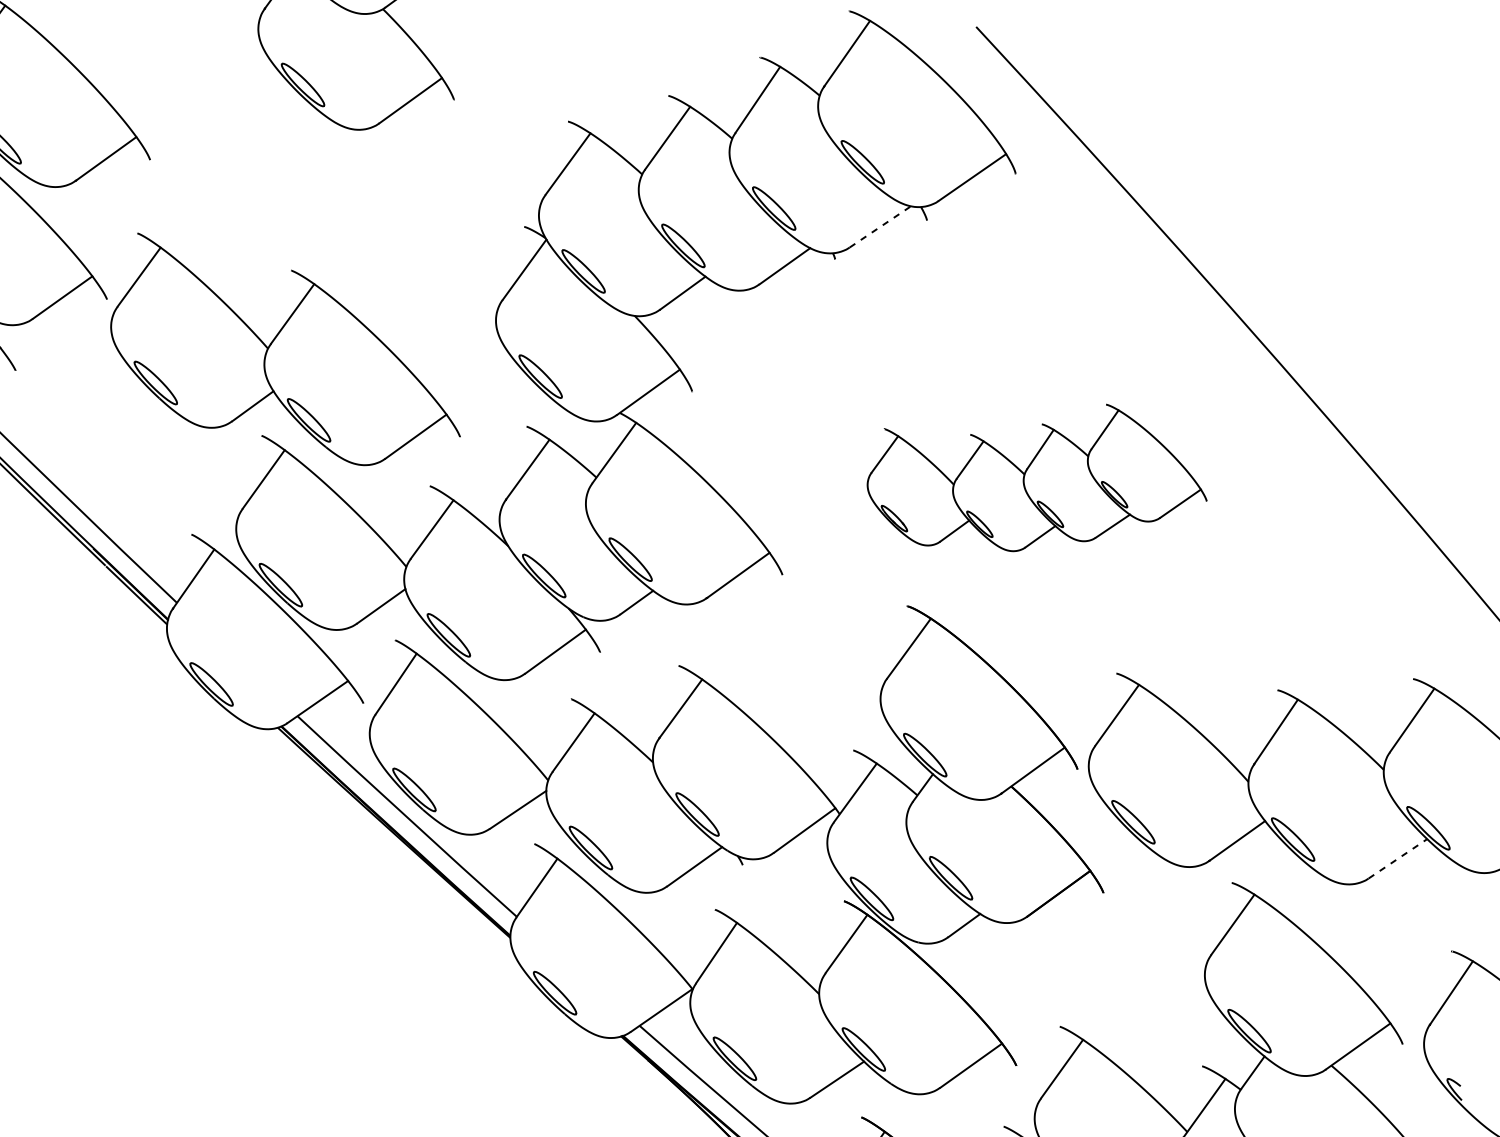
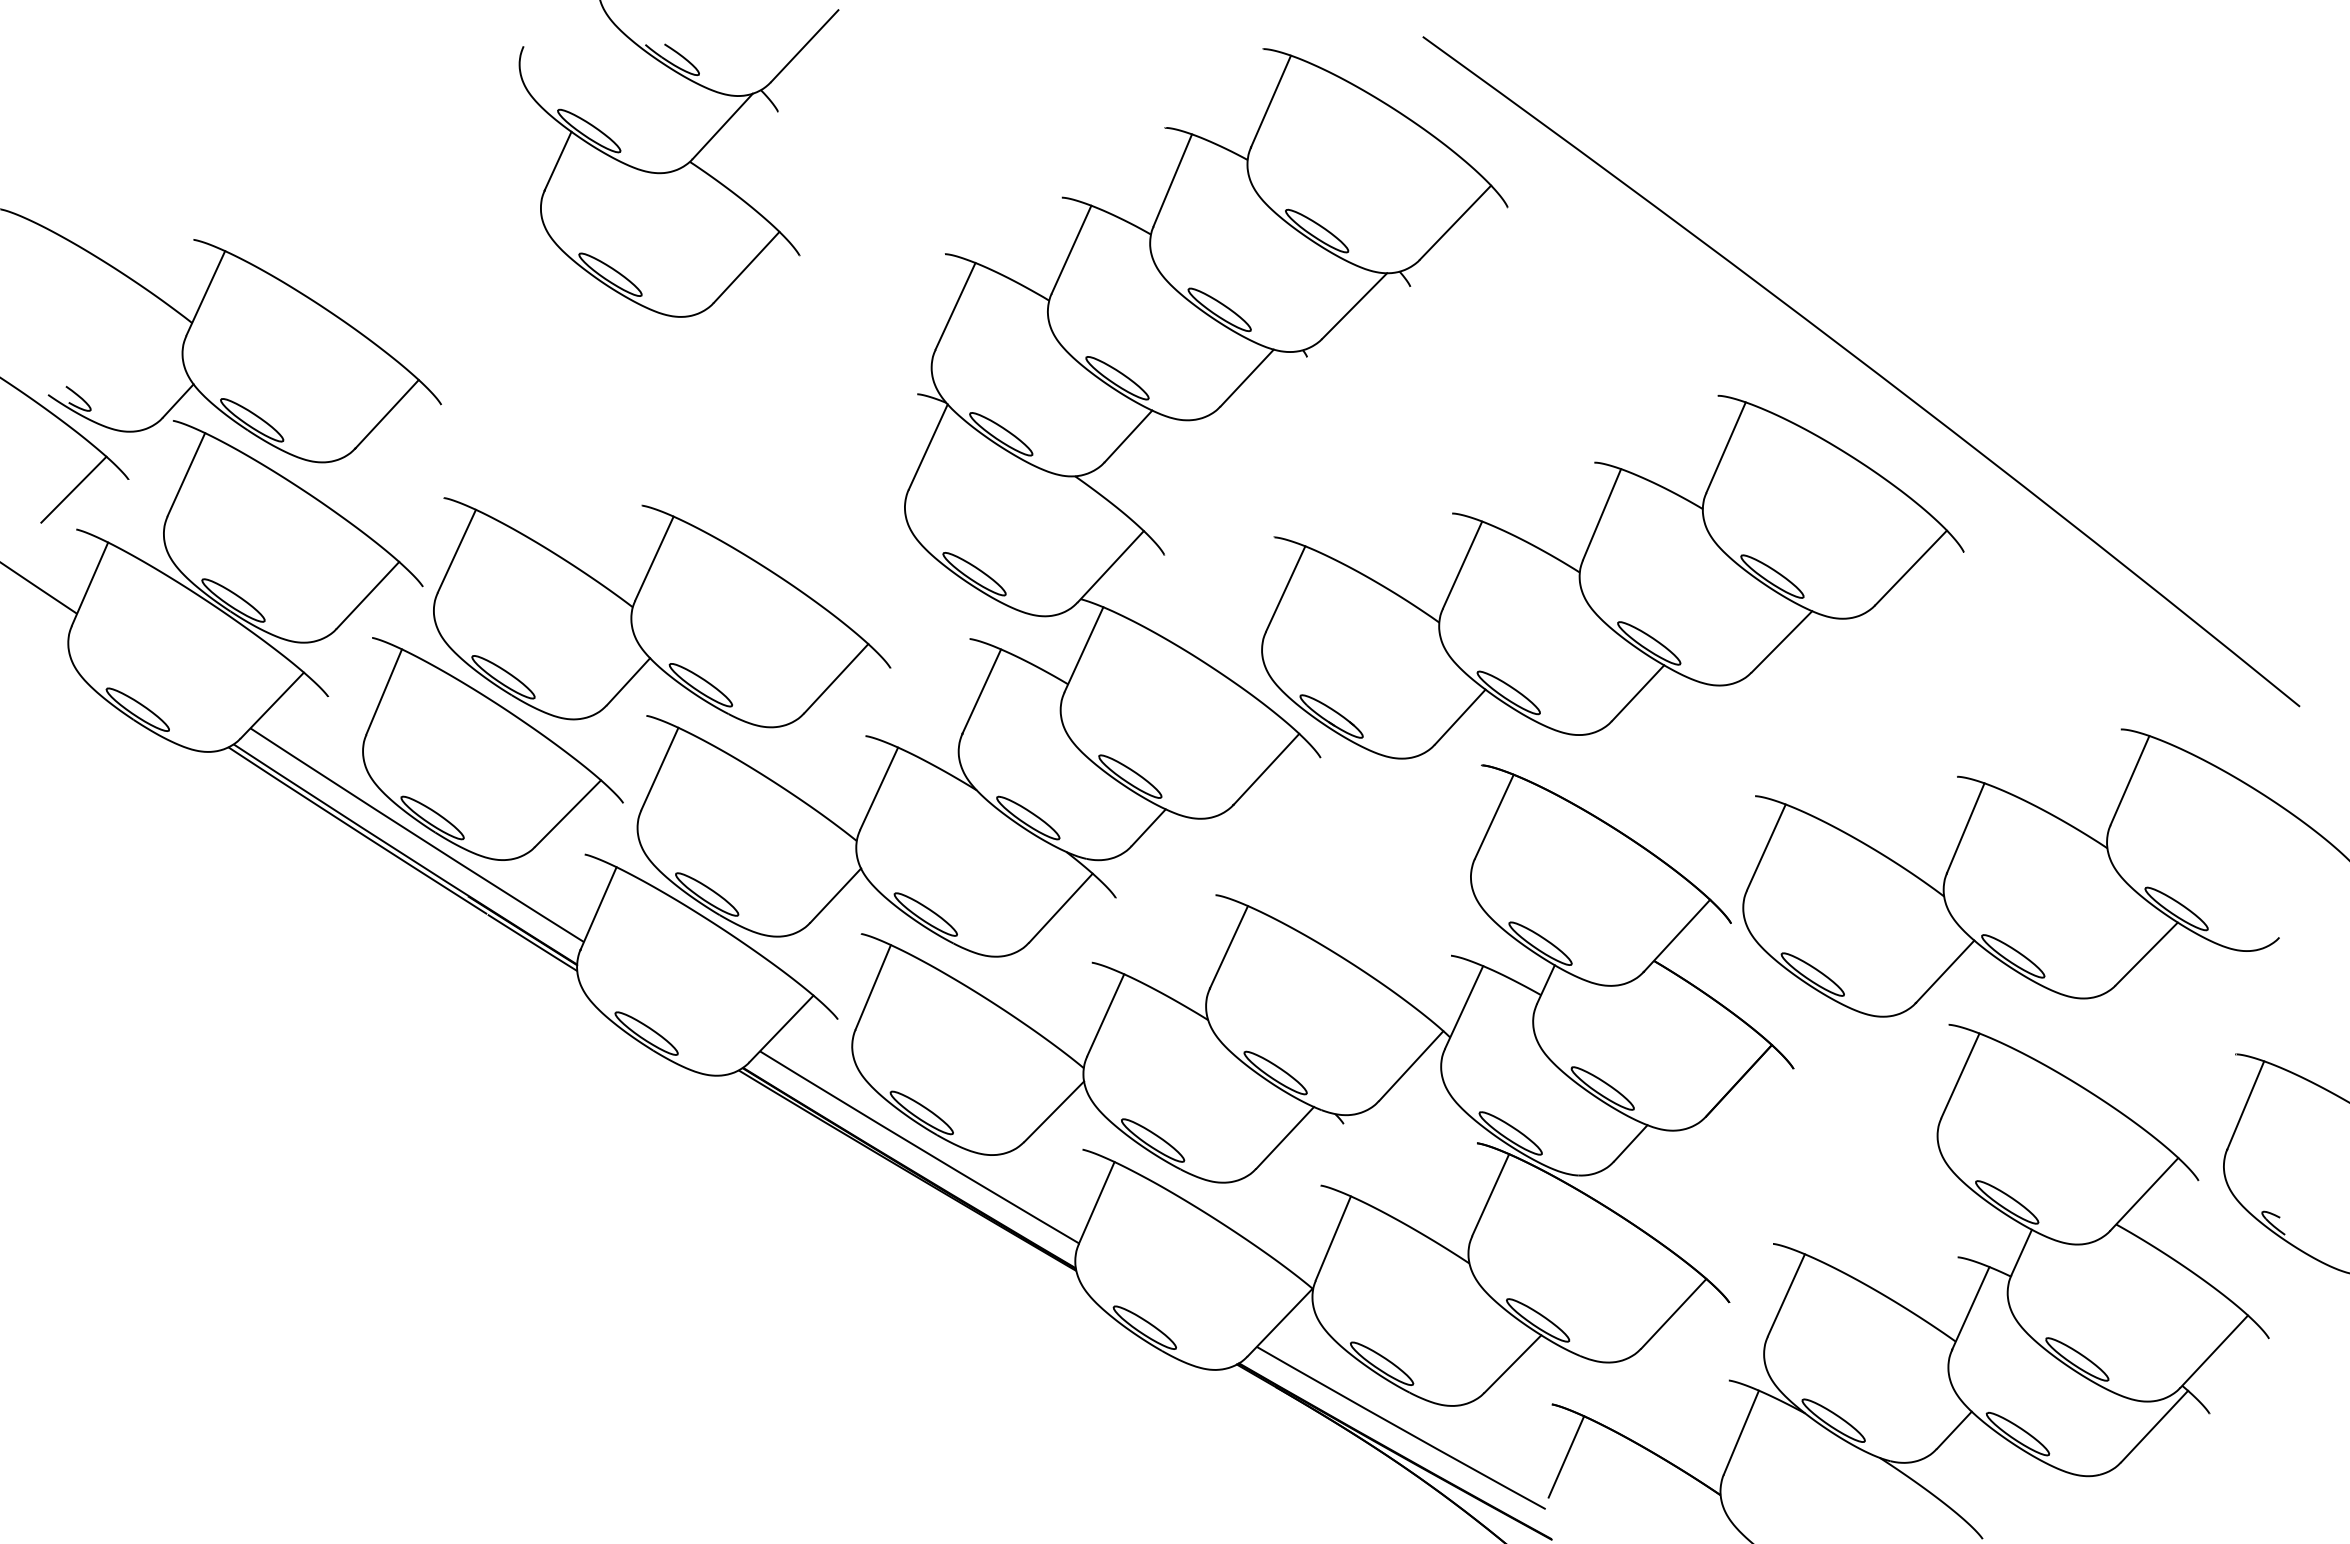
line: (881, 226) -> (1355, 305), dashed -> solid
part: (135, 437) -> (492, 748), added
part: (1039, 479) -> (1612, 577), size x1.67
line: (1398, 858) -> (2147, 953), dashed -> solid

